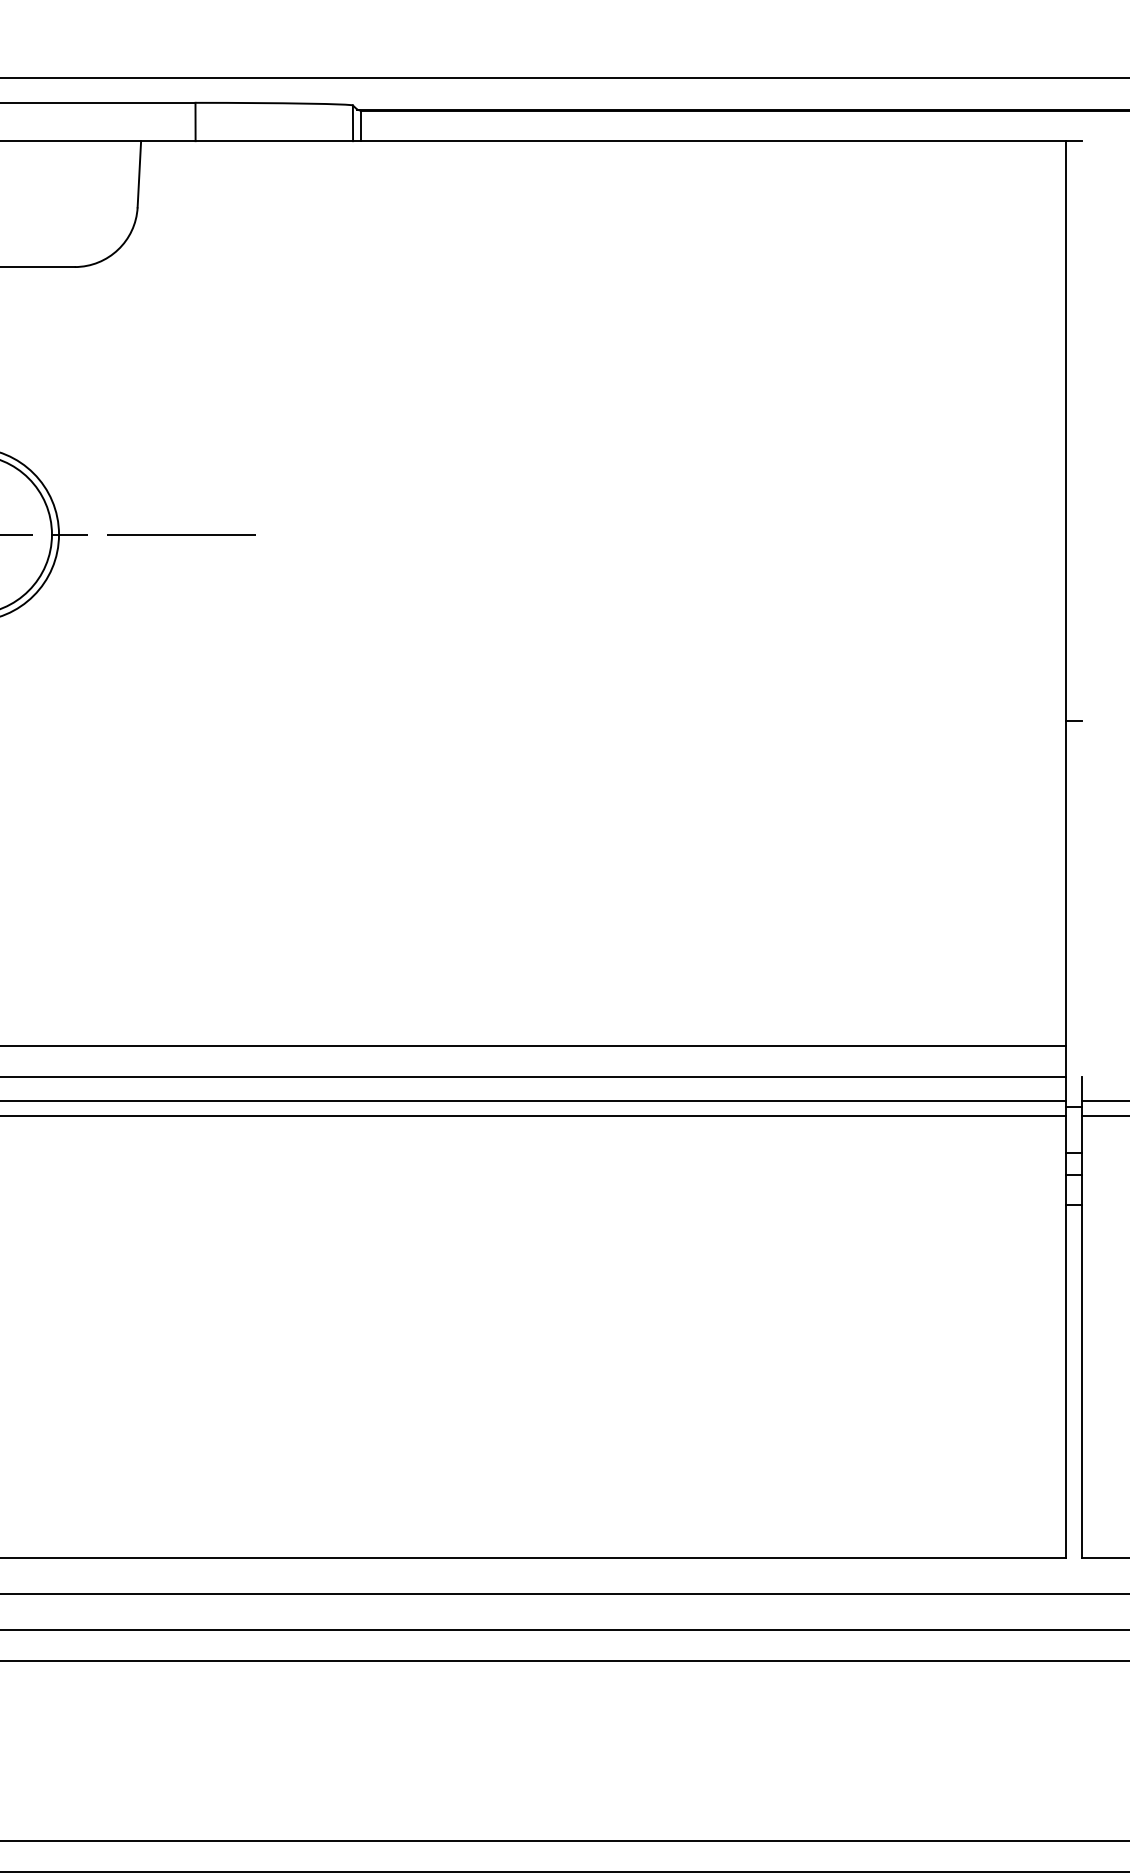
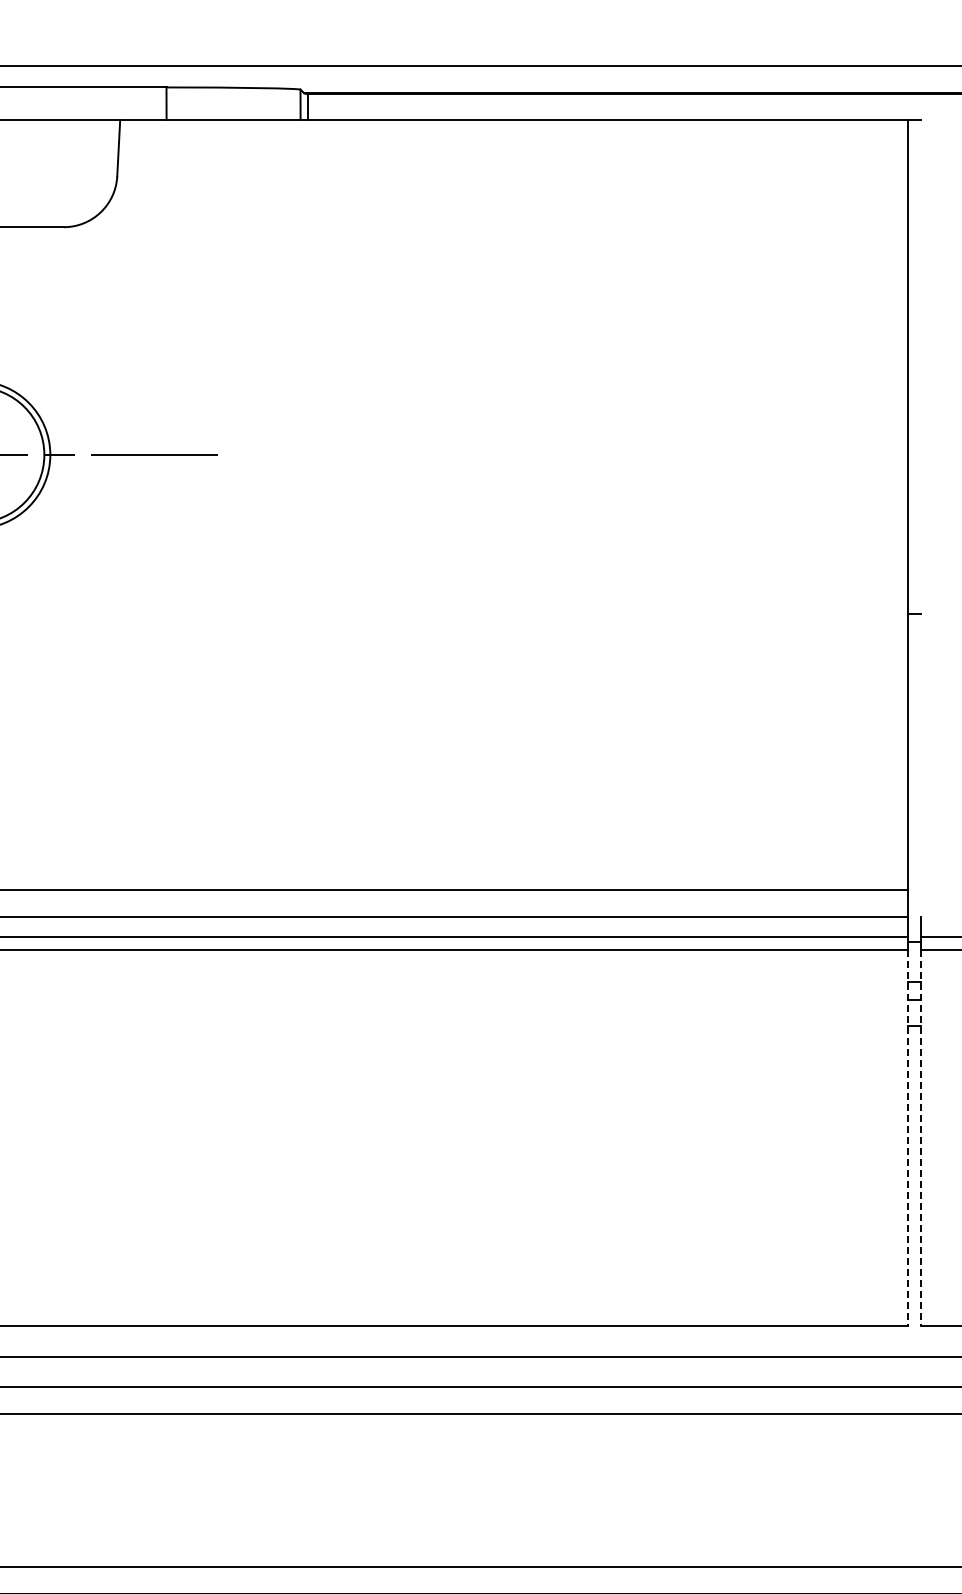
line: (1066, 1336) -> (907, 1137), solid -> dashed
line: (1082, 1336) -> (921, 1137), solid -> dashed

